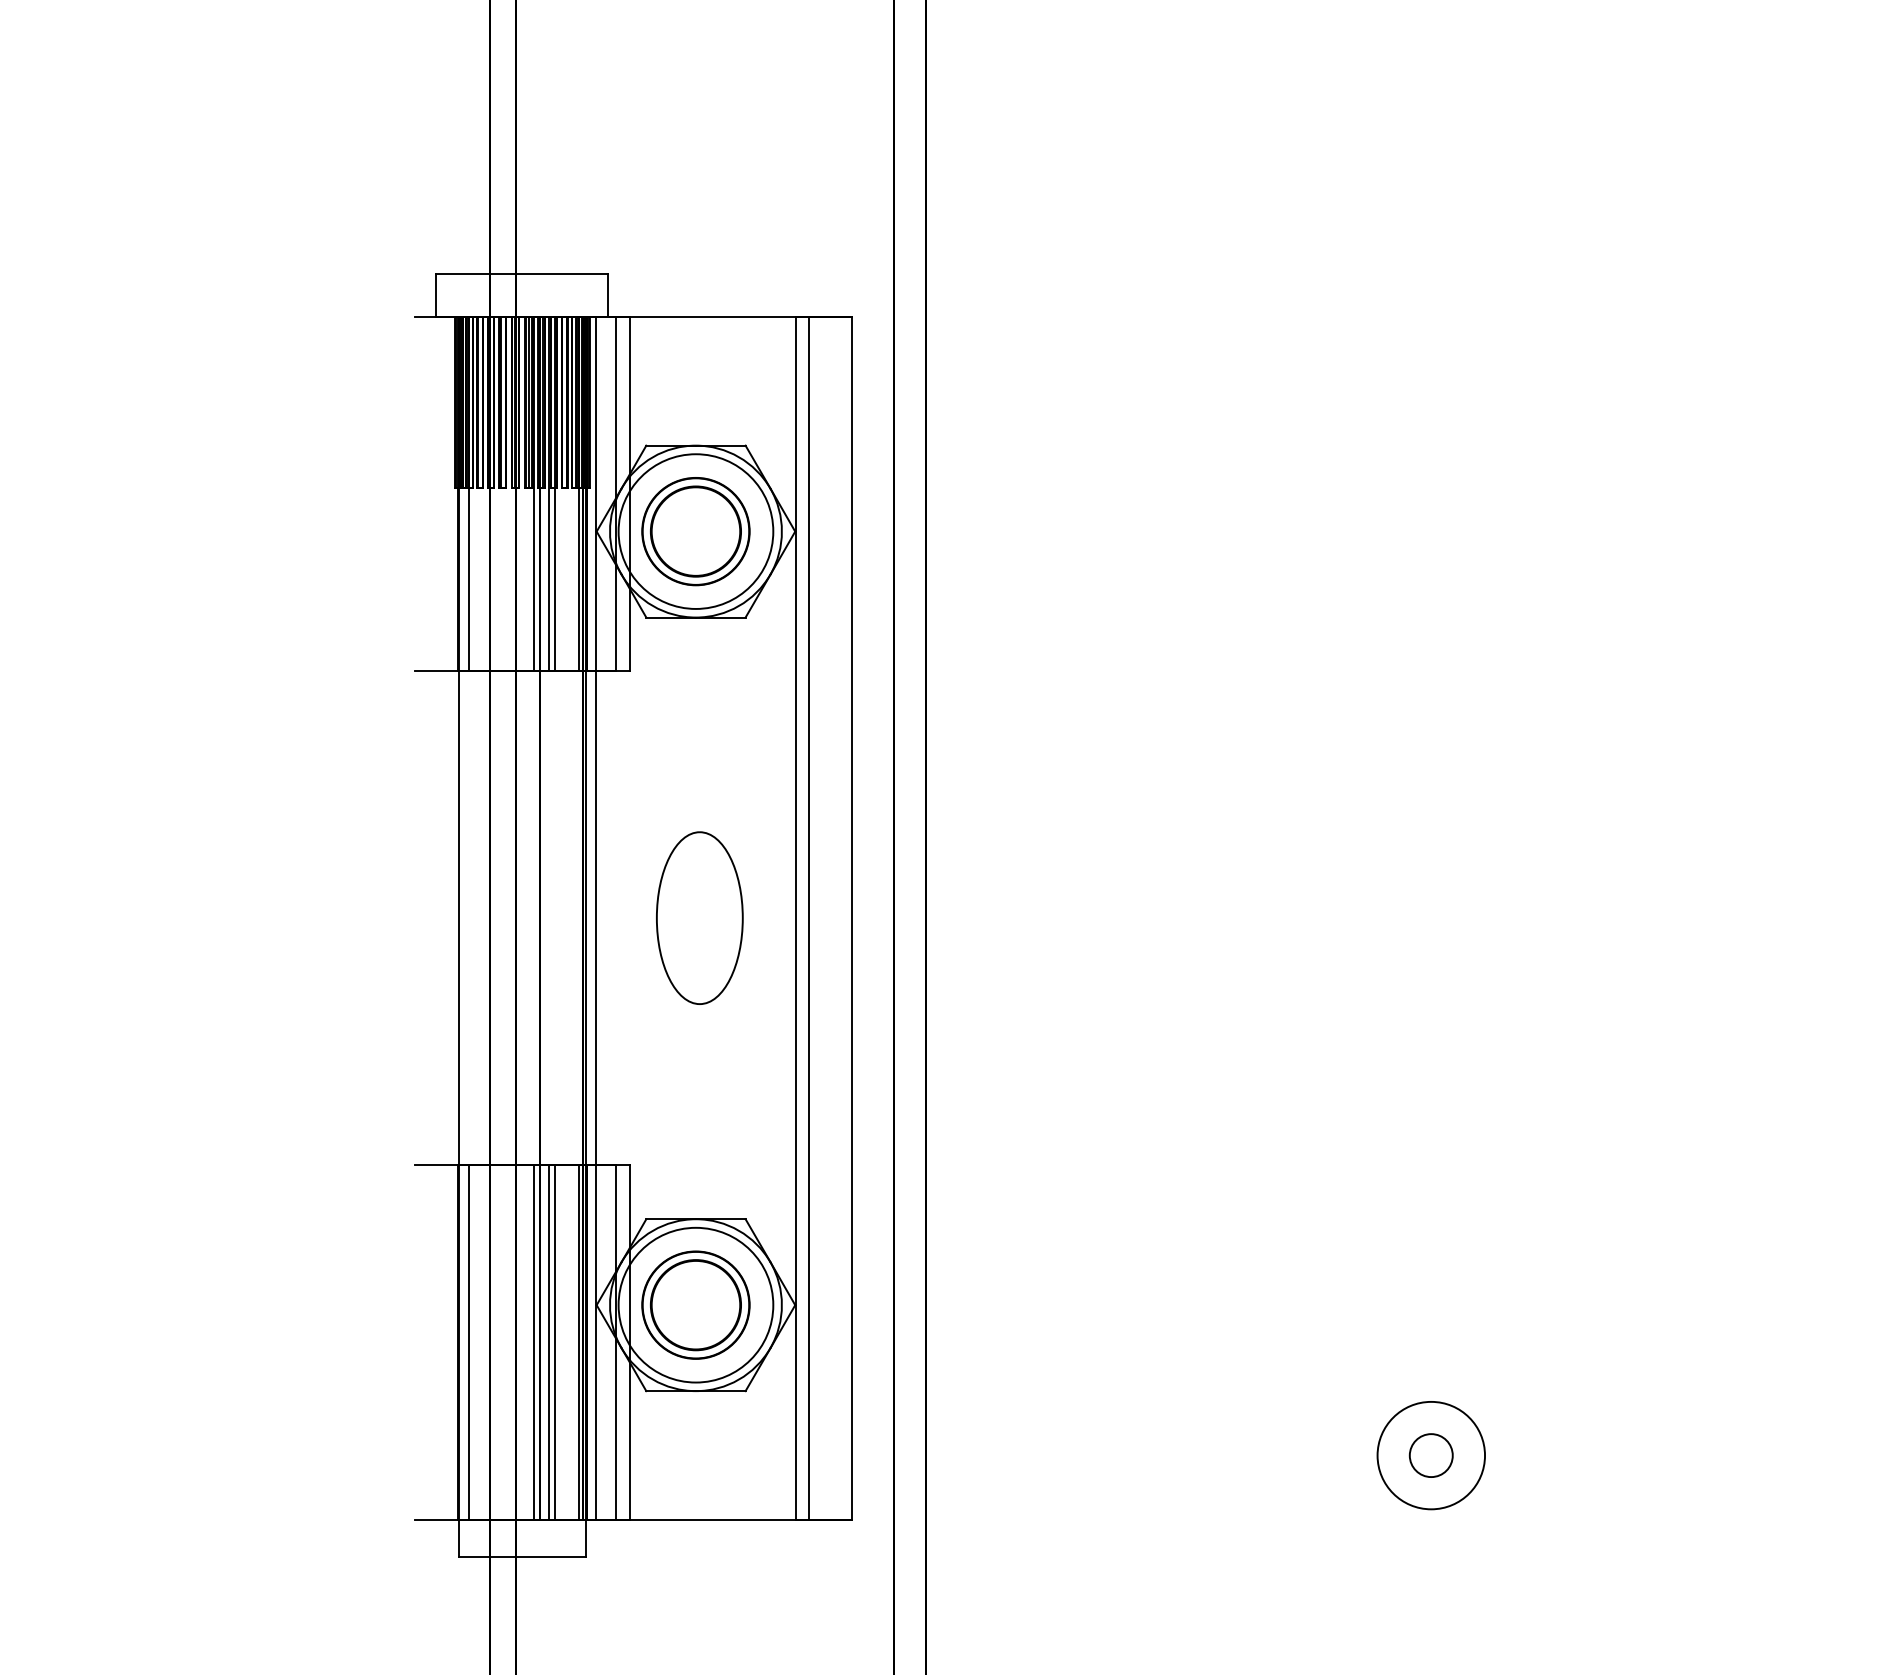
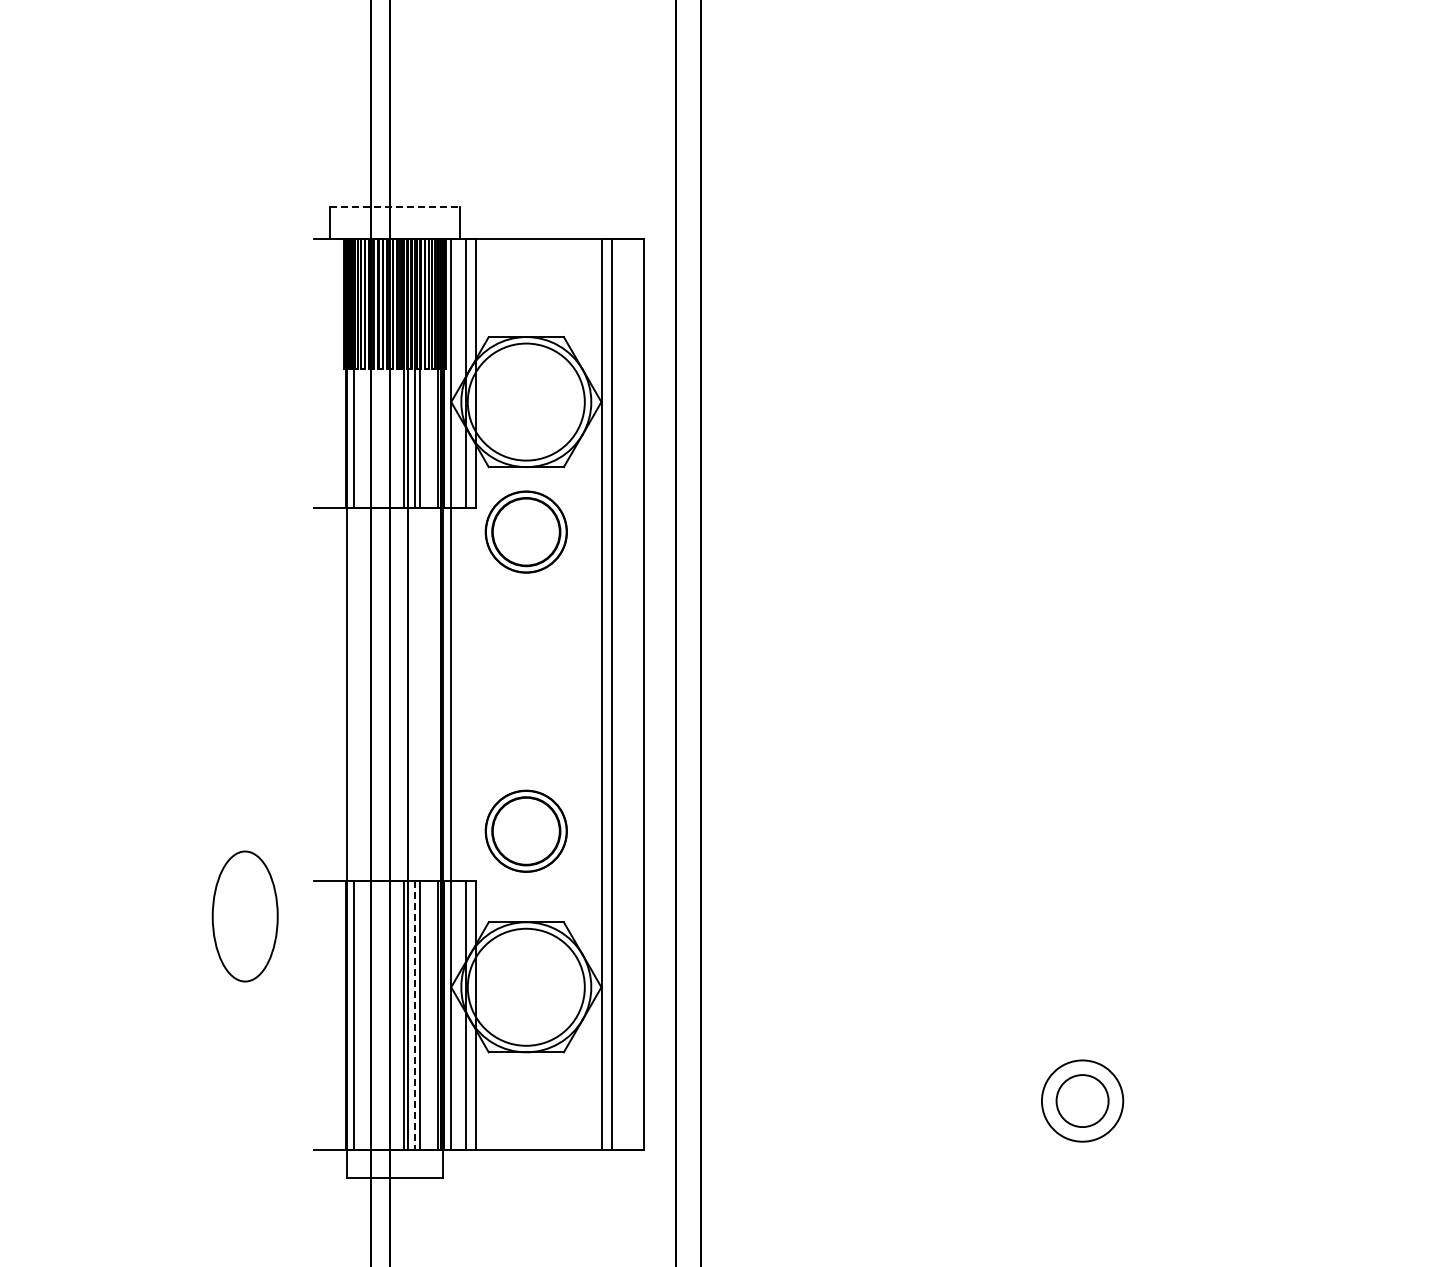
line: (523, 273) -> (395, 206), solid -> dashed
part: (694, 530) -> (525, 531), moved
part: (698, 918) -> (244, 916), moved
part: (694, 1304) -> (525, 830), moved
line: (549, 1343) -> (415, 1016), solid -> dashed
circle: (1431, 1454) -> (1082, 1100), size x1.6

